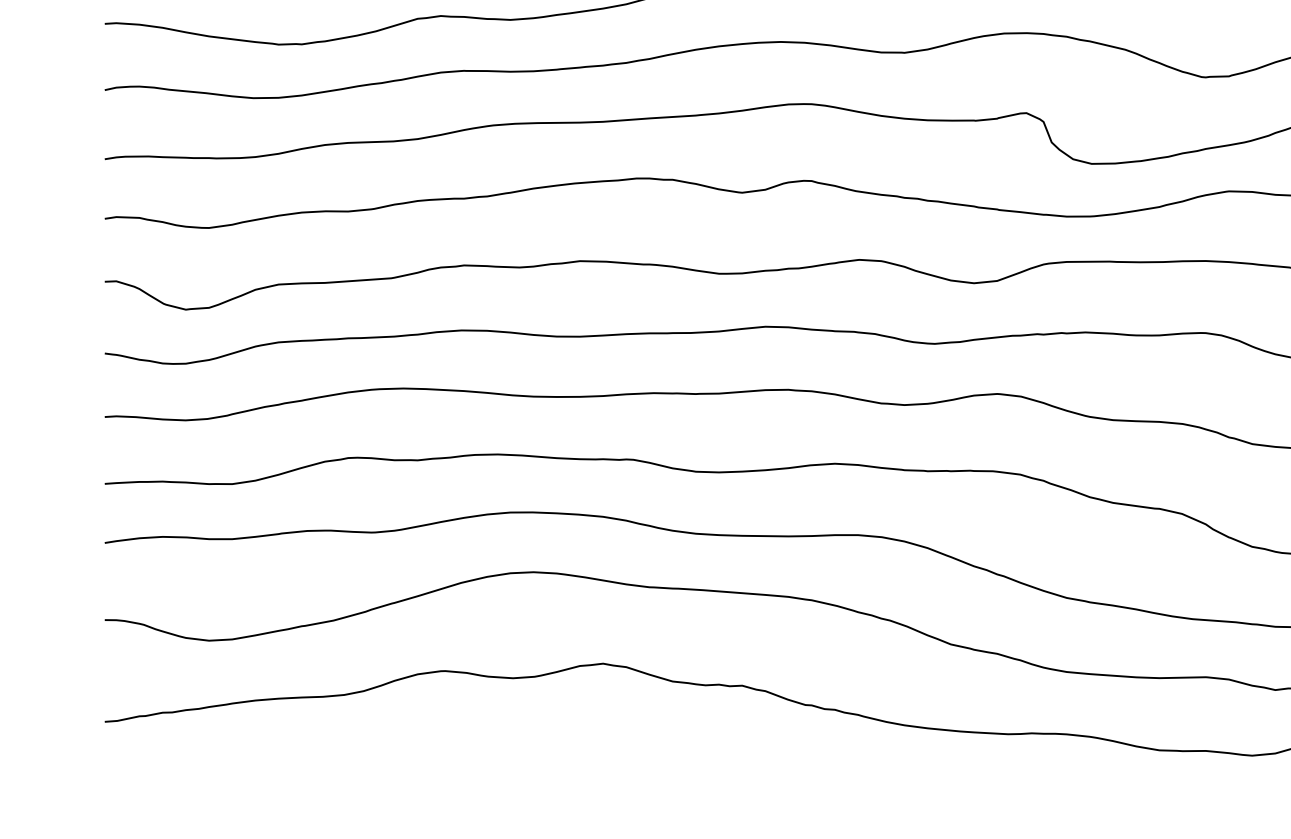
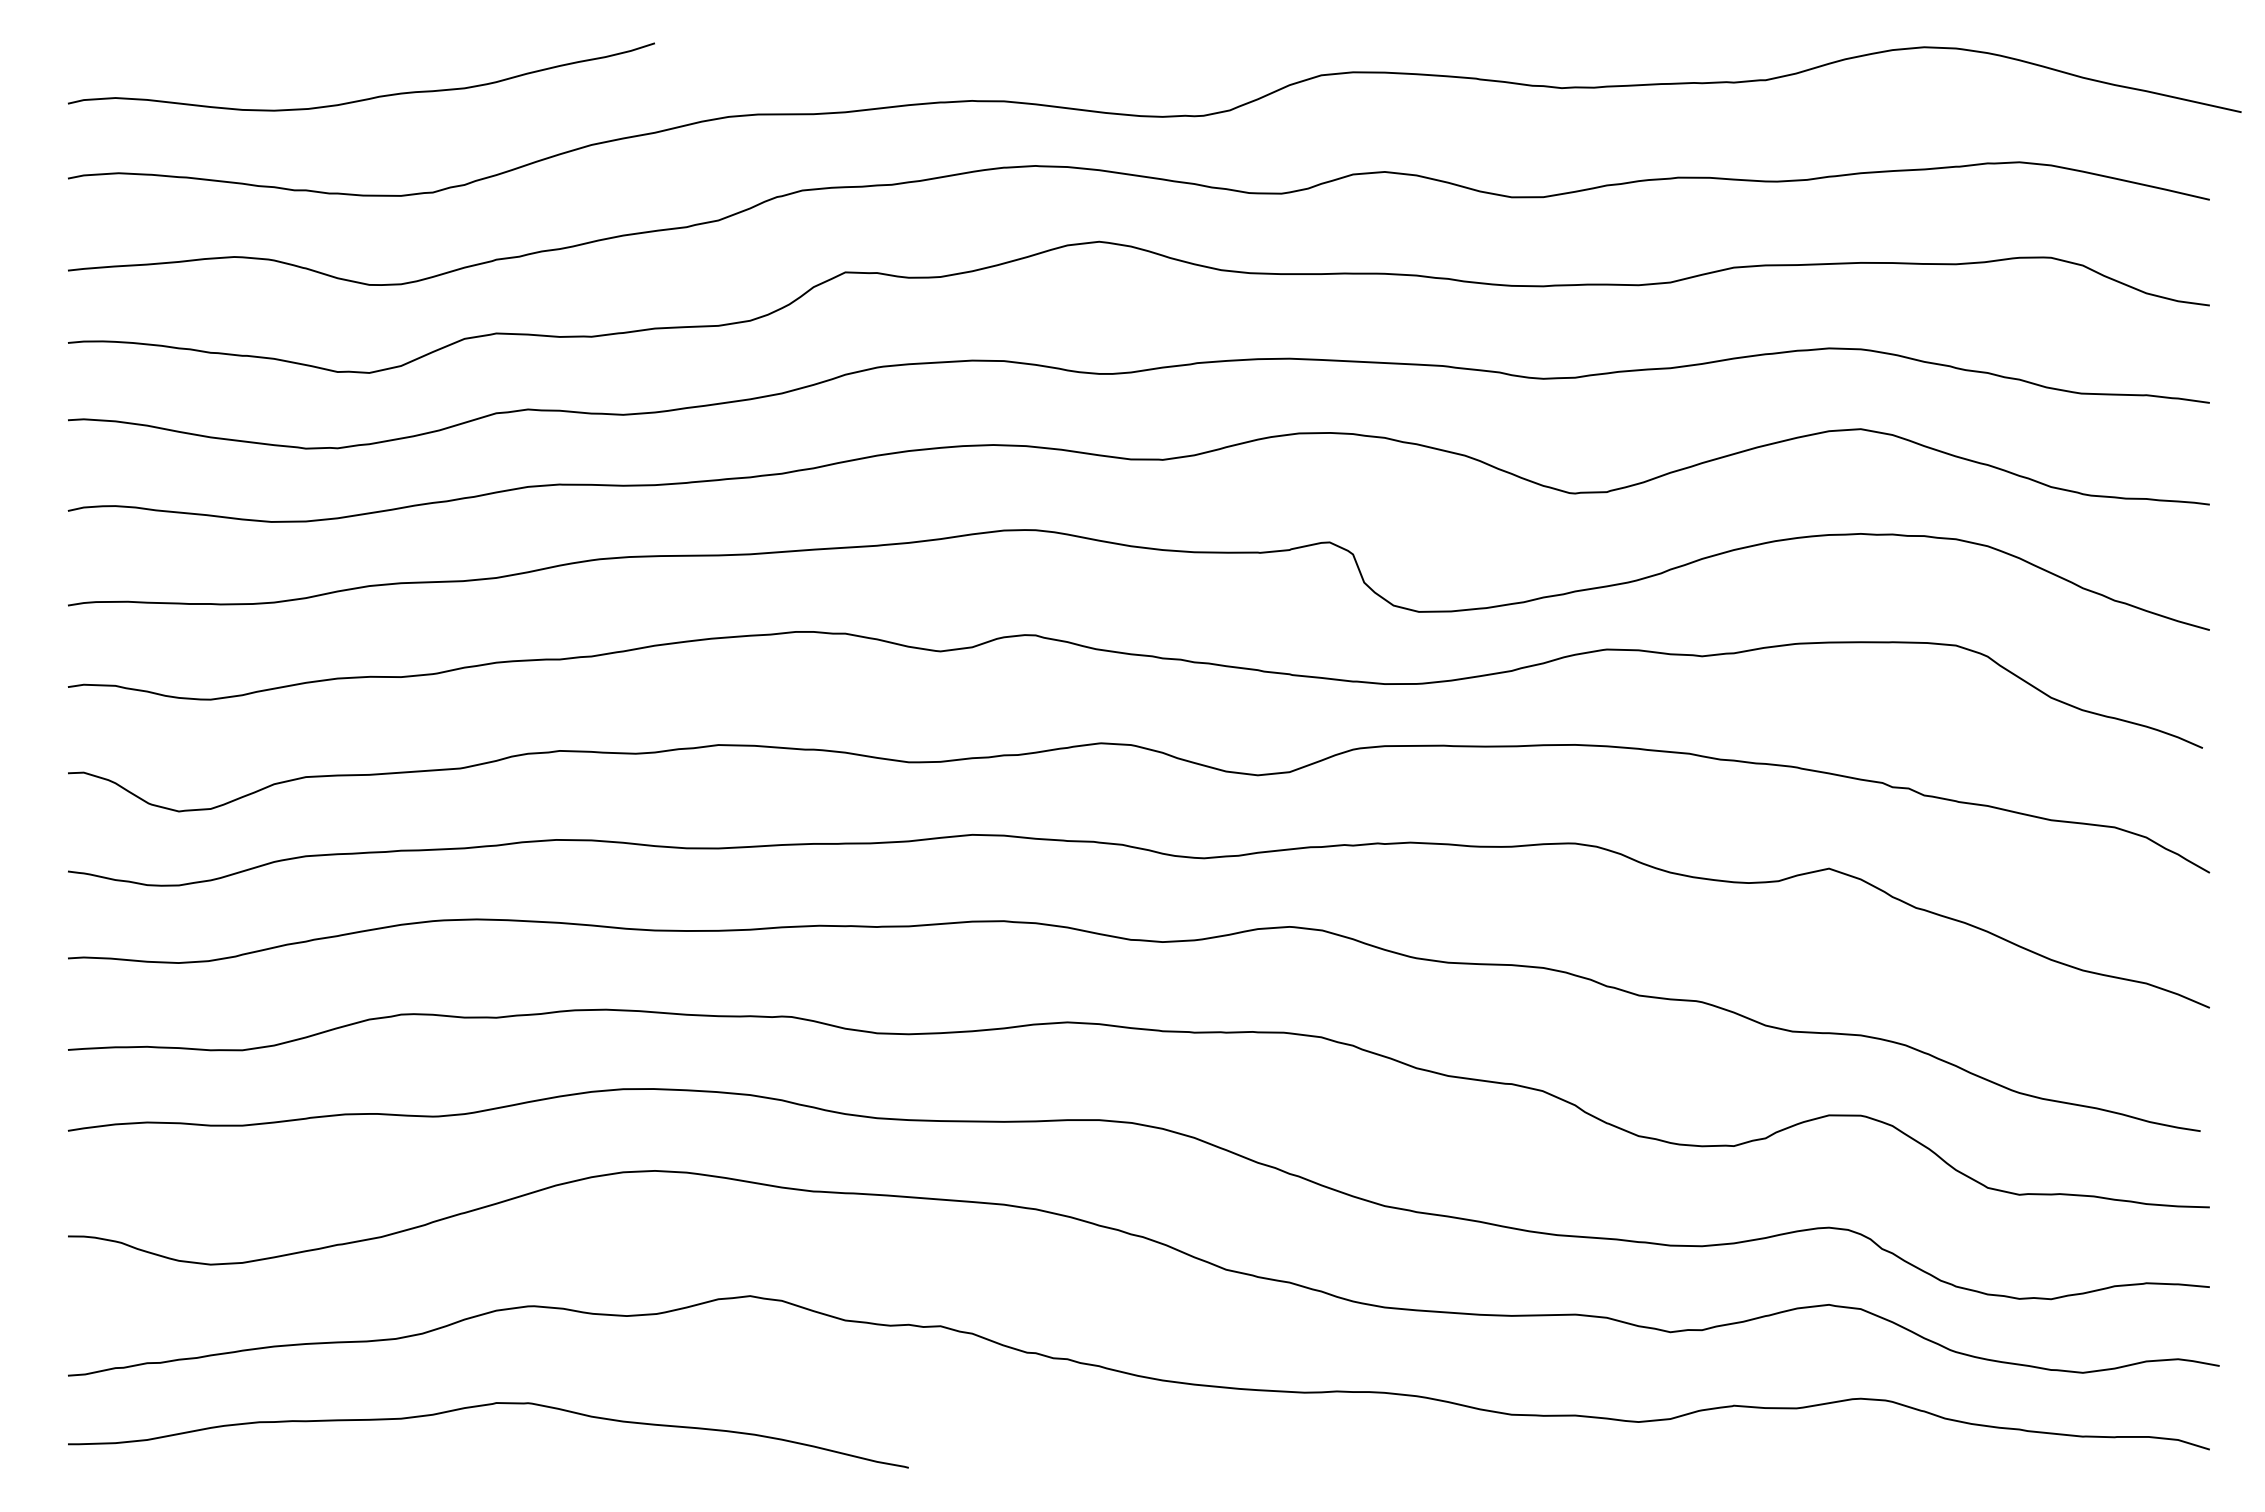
curve: (409, 744) -> (484, 1406), added

